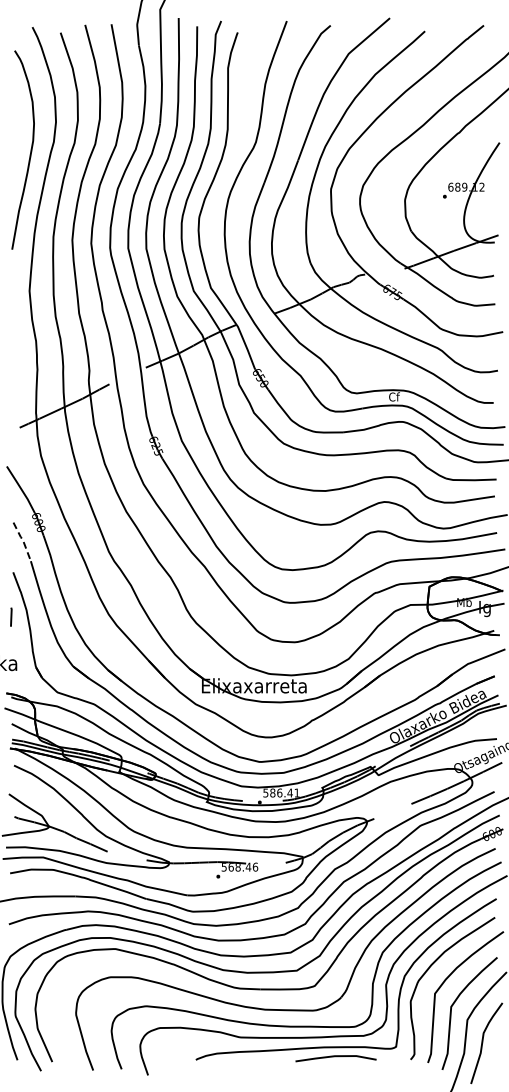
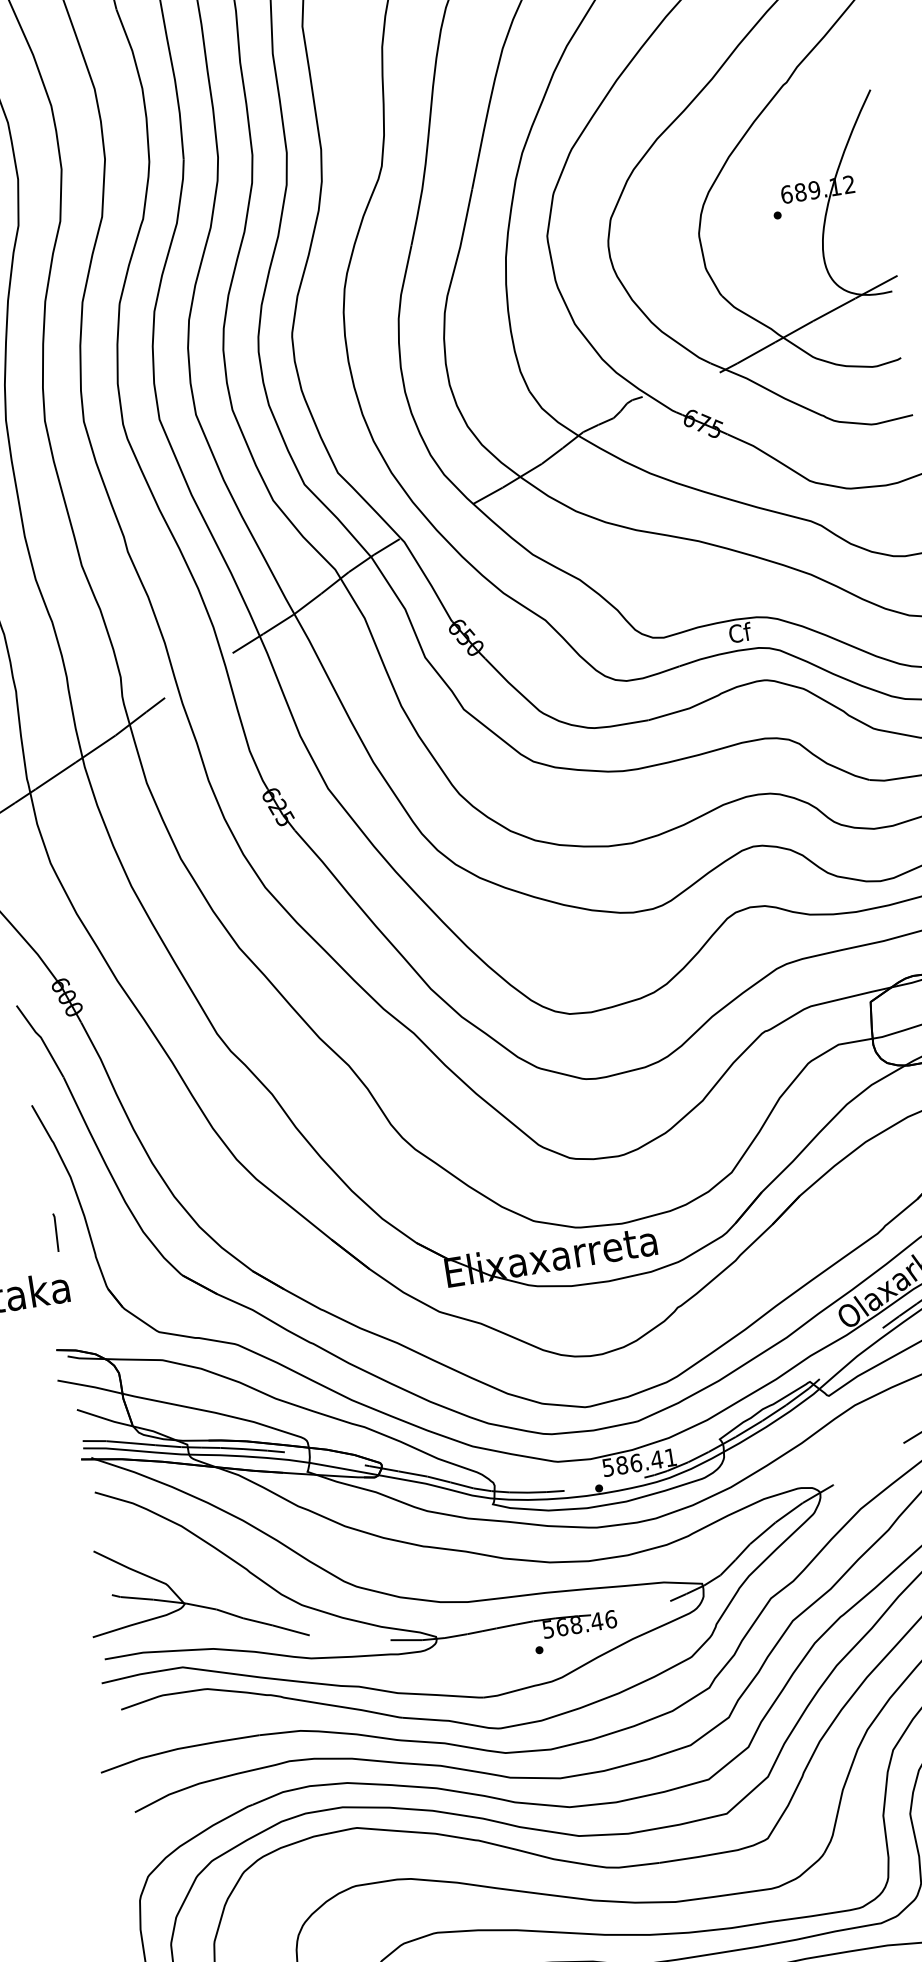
line: (22, 539) -> (39, 1036), dashed -> solid
line: (11, 616) -> (56, 1231), moved

